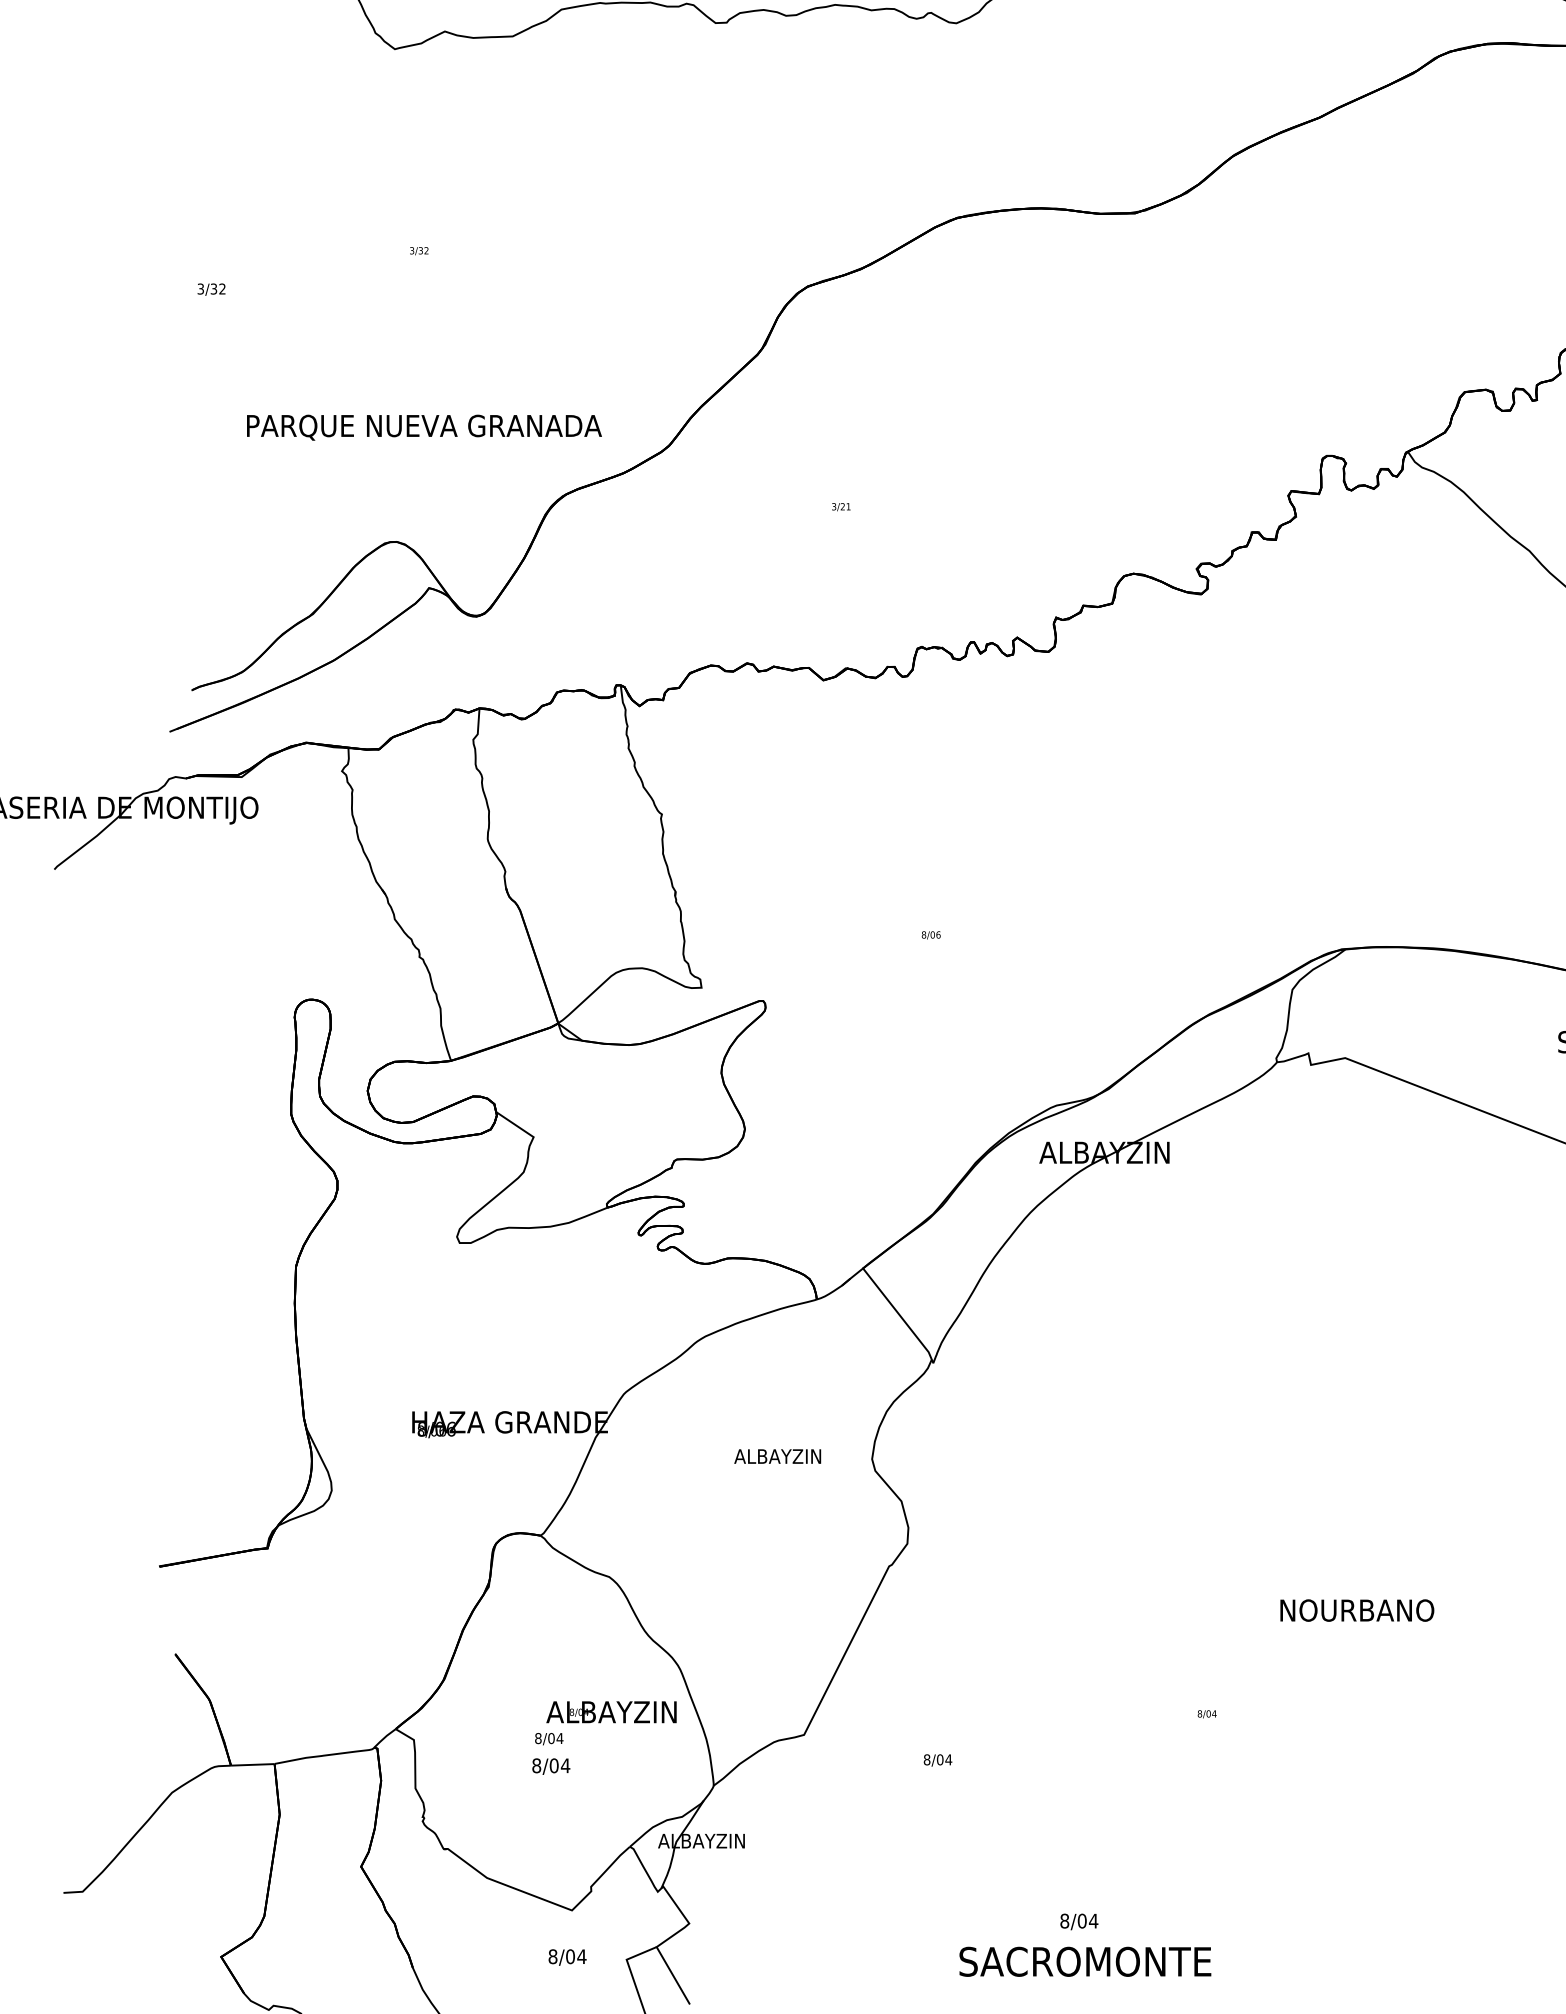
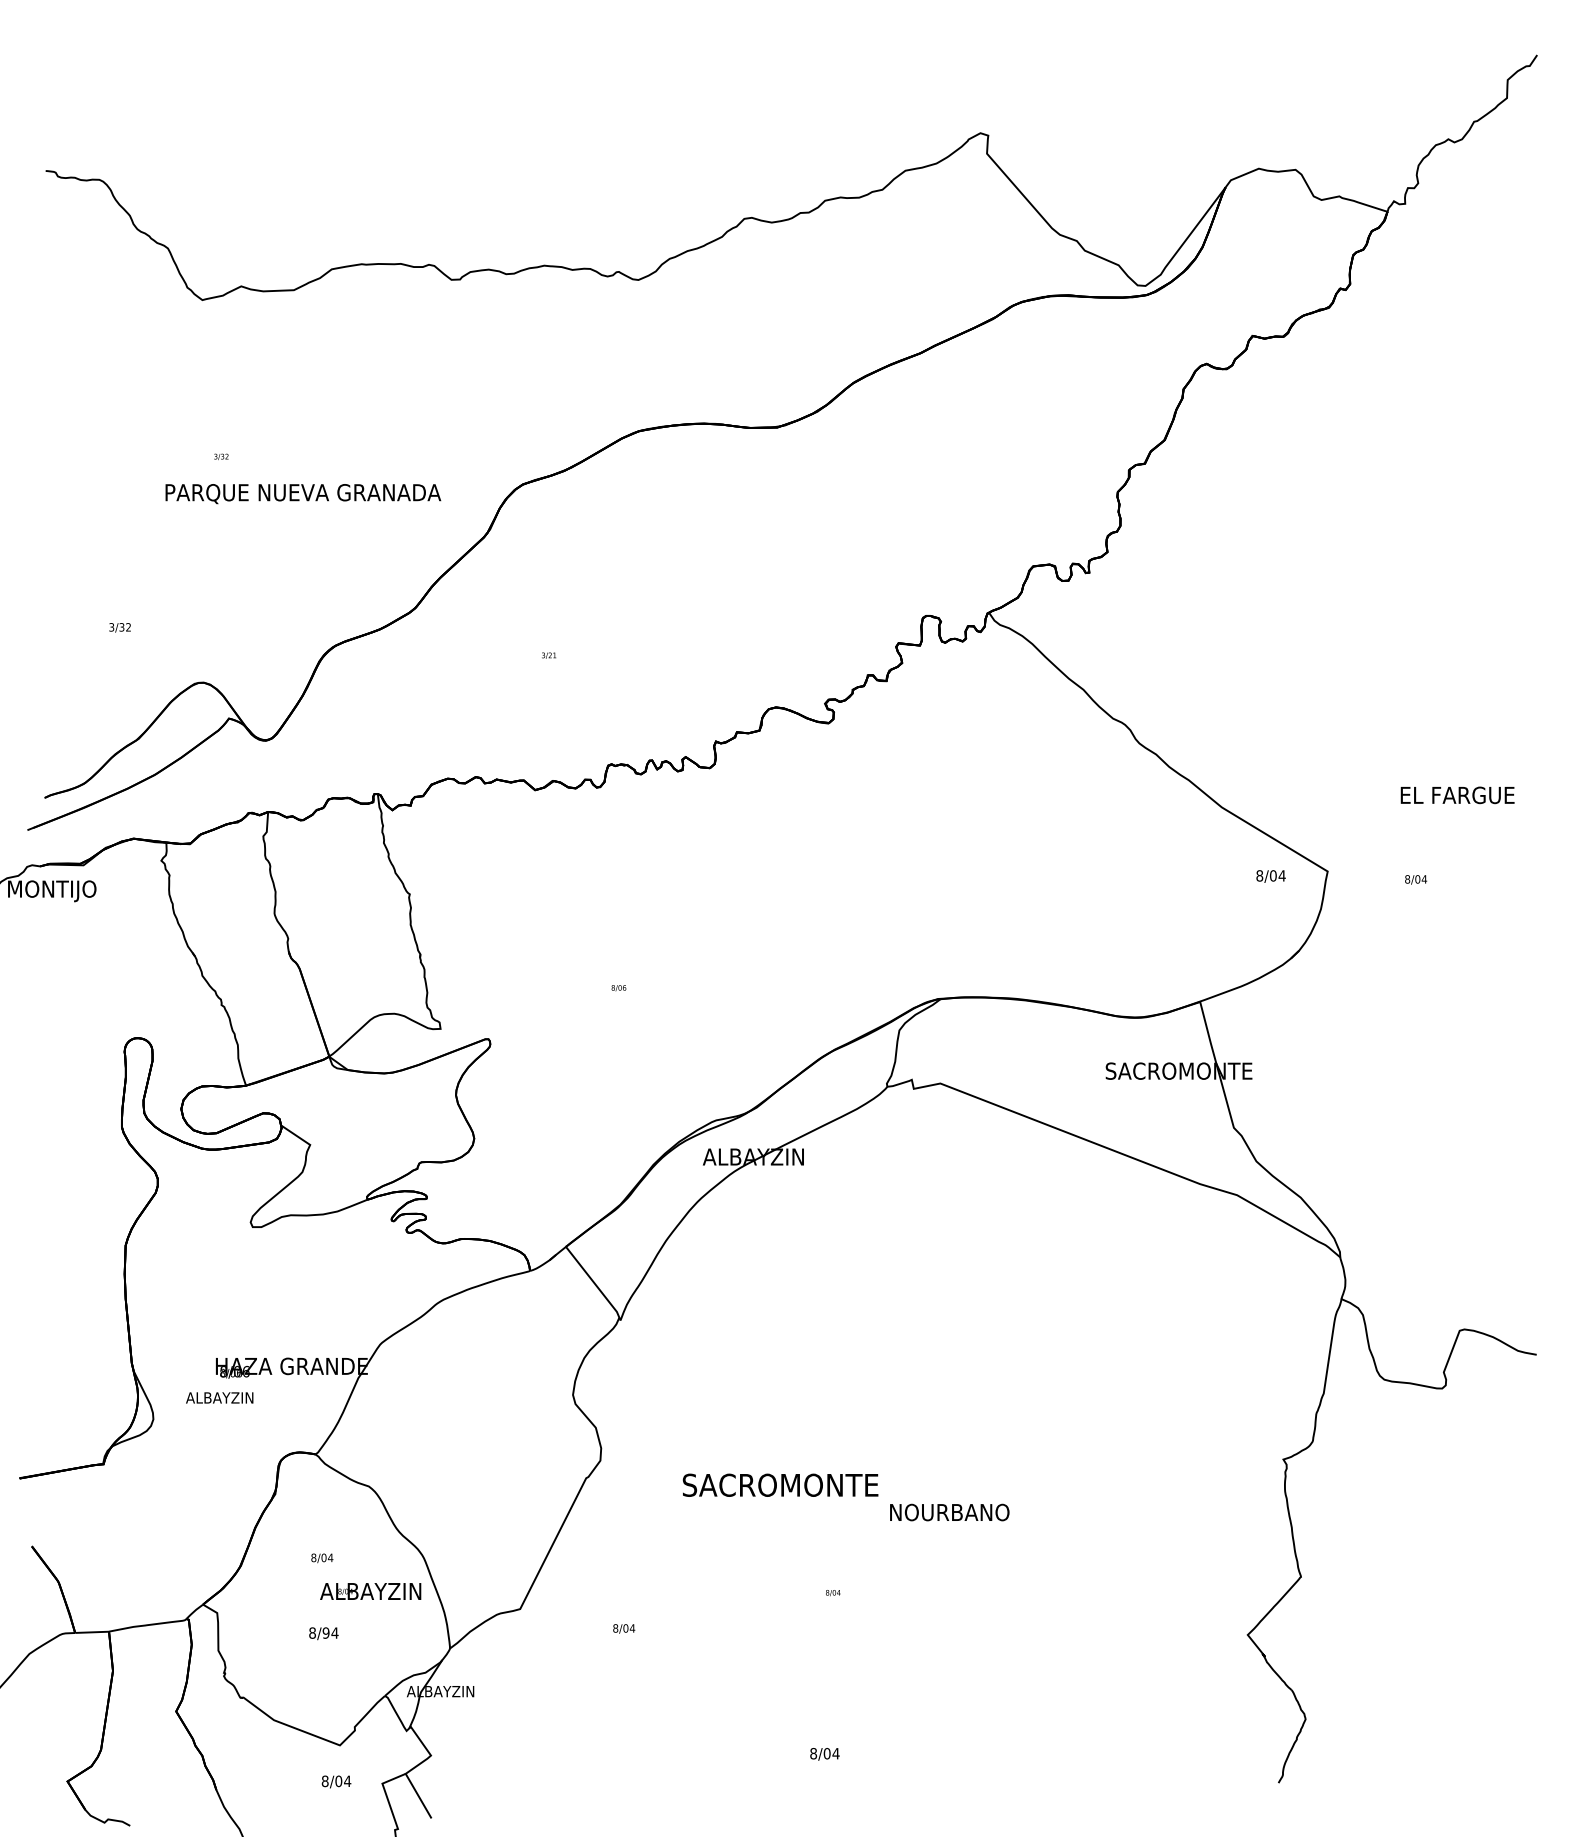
text: (210, 289) -> (119, 627), moved
text: (424, 428) -> (303, 494), moved
text: (777, 1455) -> (219, 1397), moved
text: (549, 1739) -> (322, 1558), moved
text: (553, 1765) -> (325, 1632), 8/04 -> 8/94
text: (1078, 1922) -> (824, 1754), moved
text: (1085, 1960) -> (780, 1484), moved

